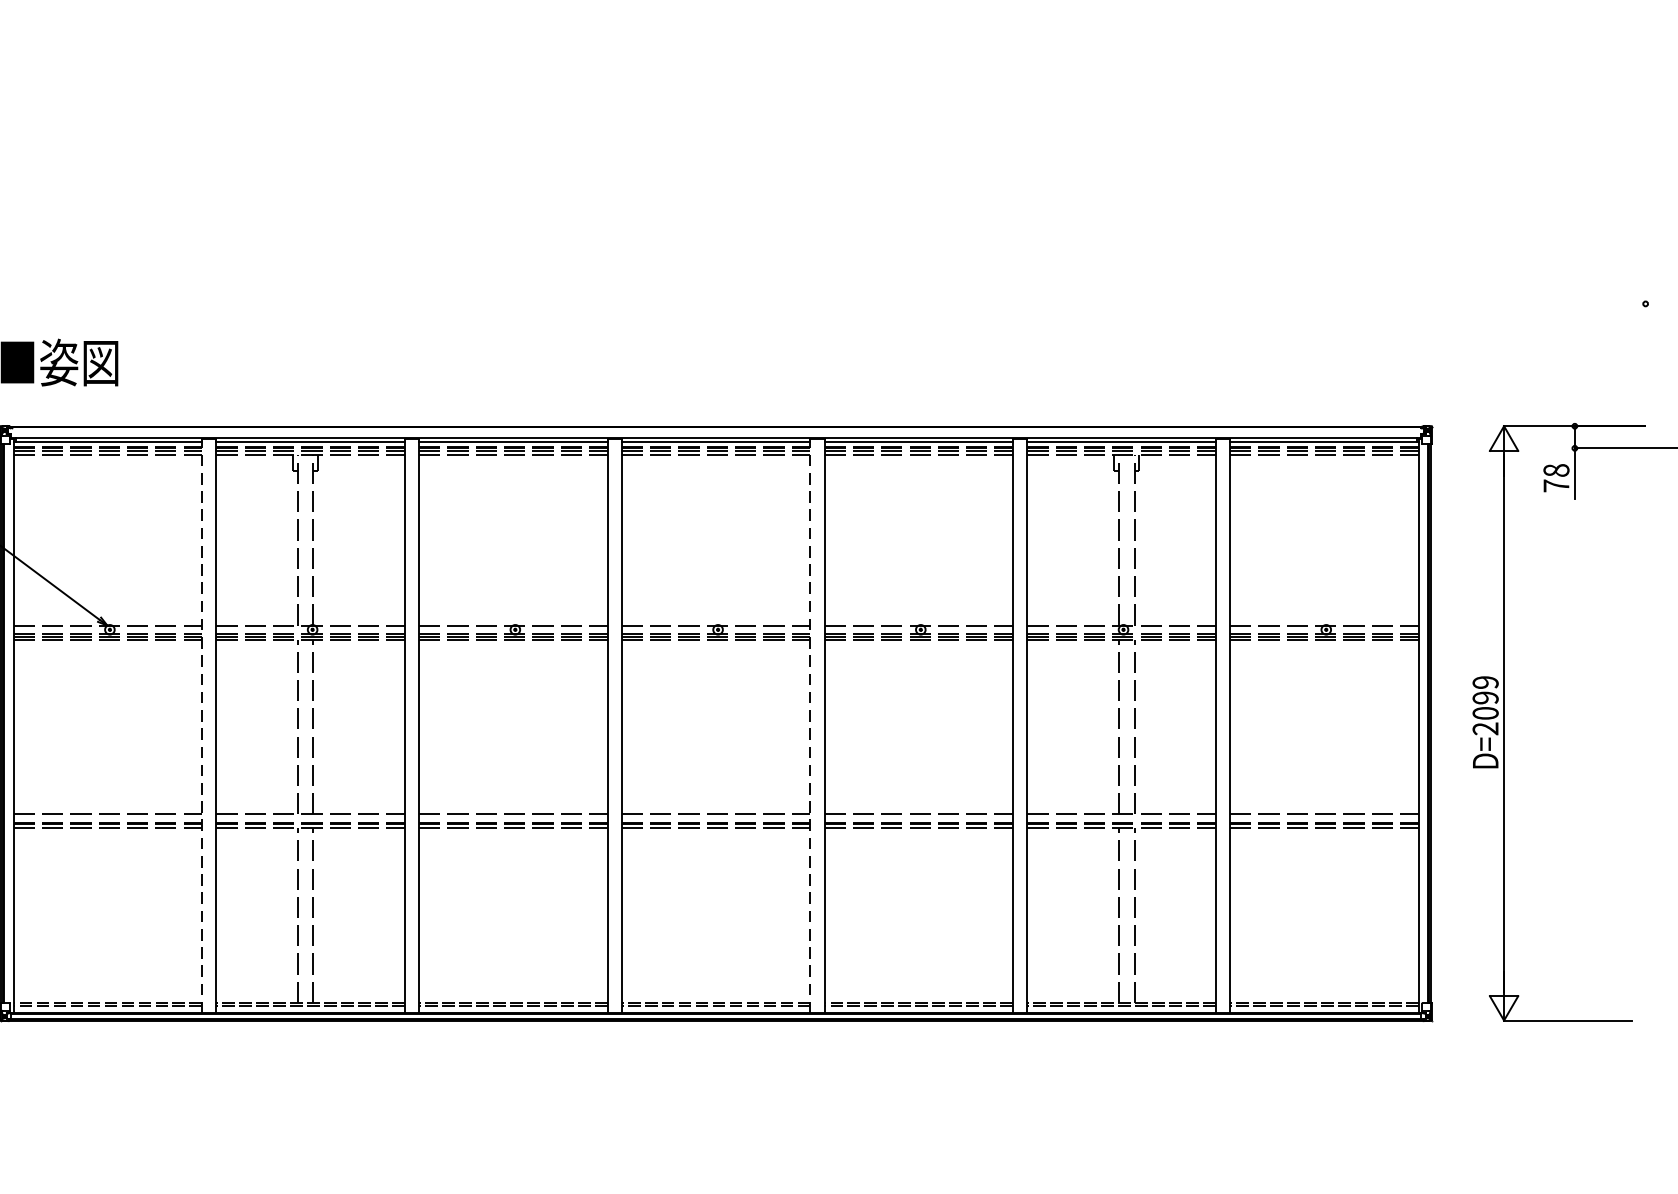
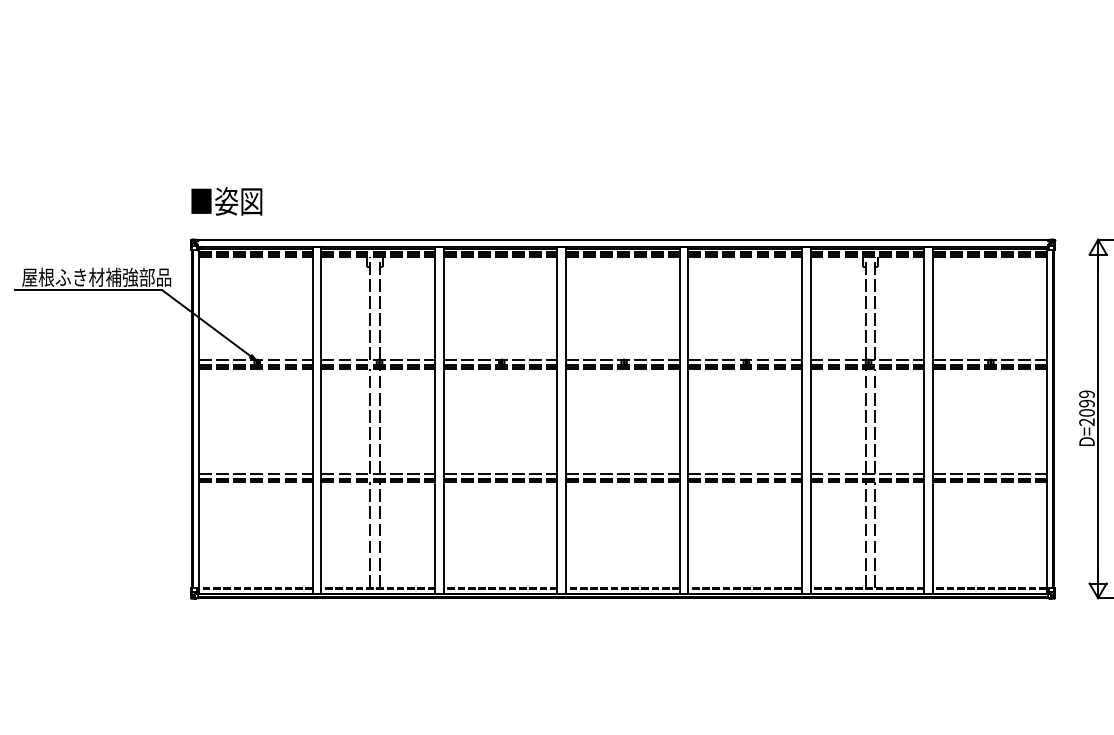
line: (201, 725) -> (312, 420), dashed -> solid
line: (809, 725) -> (679, 420), dashed -> solid

